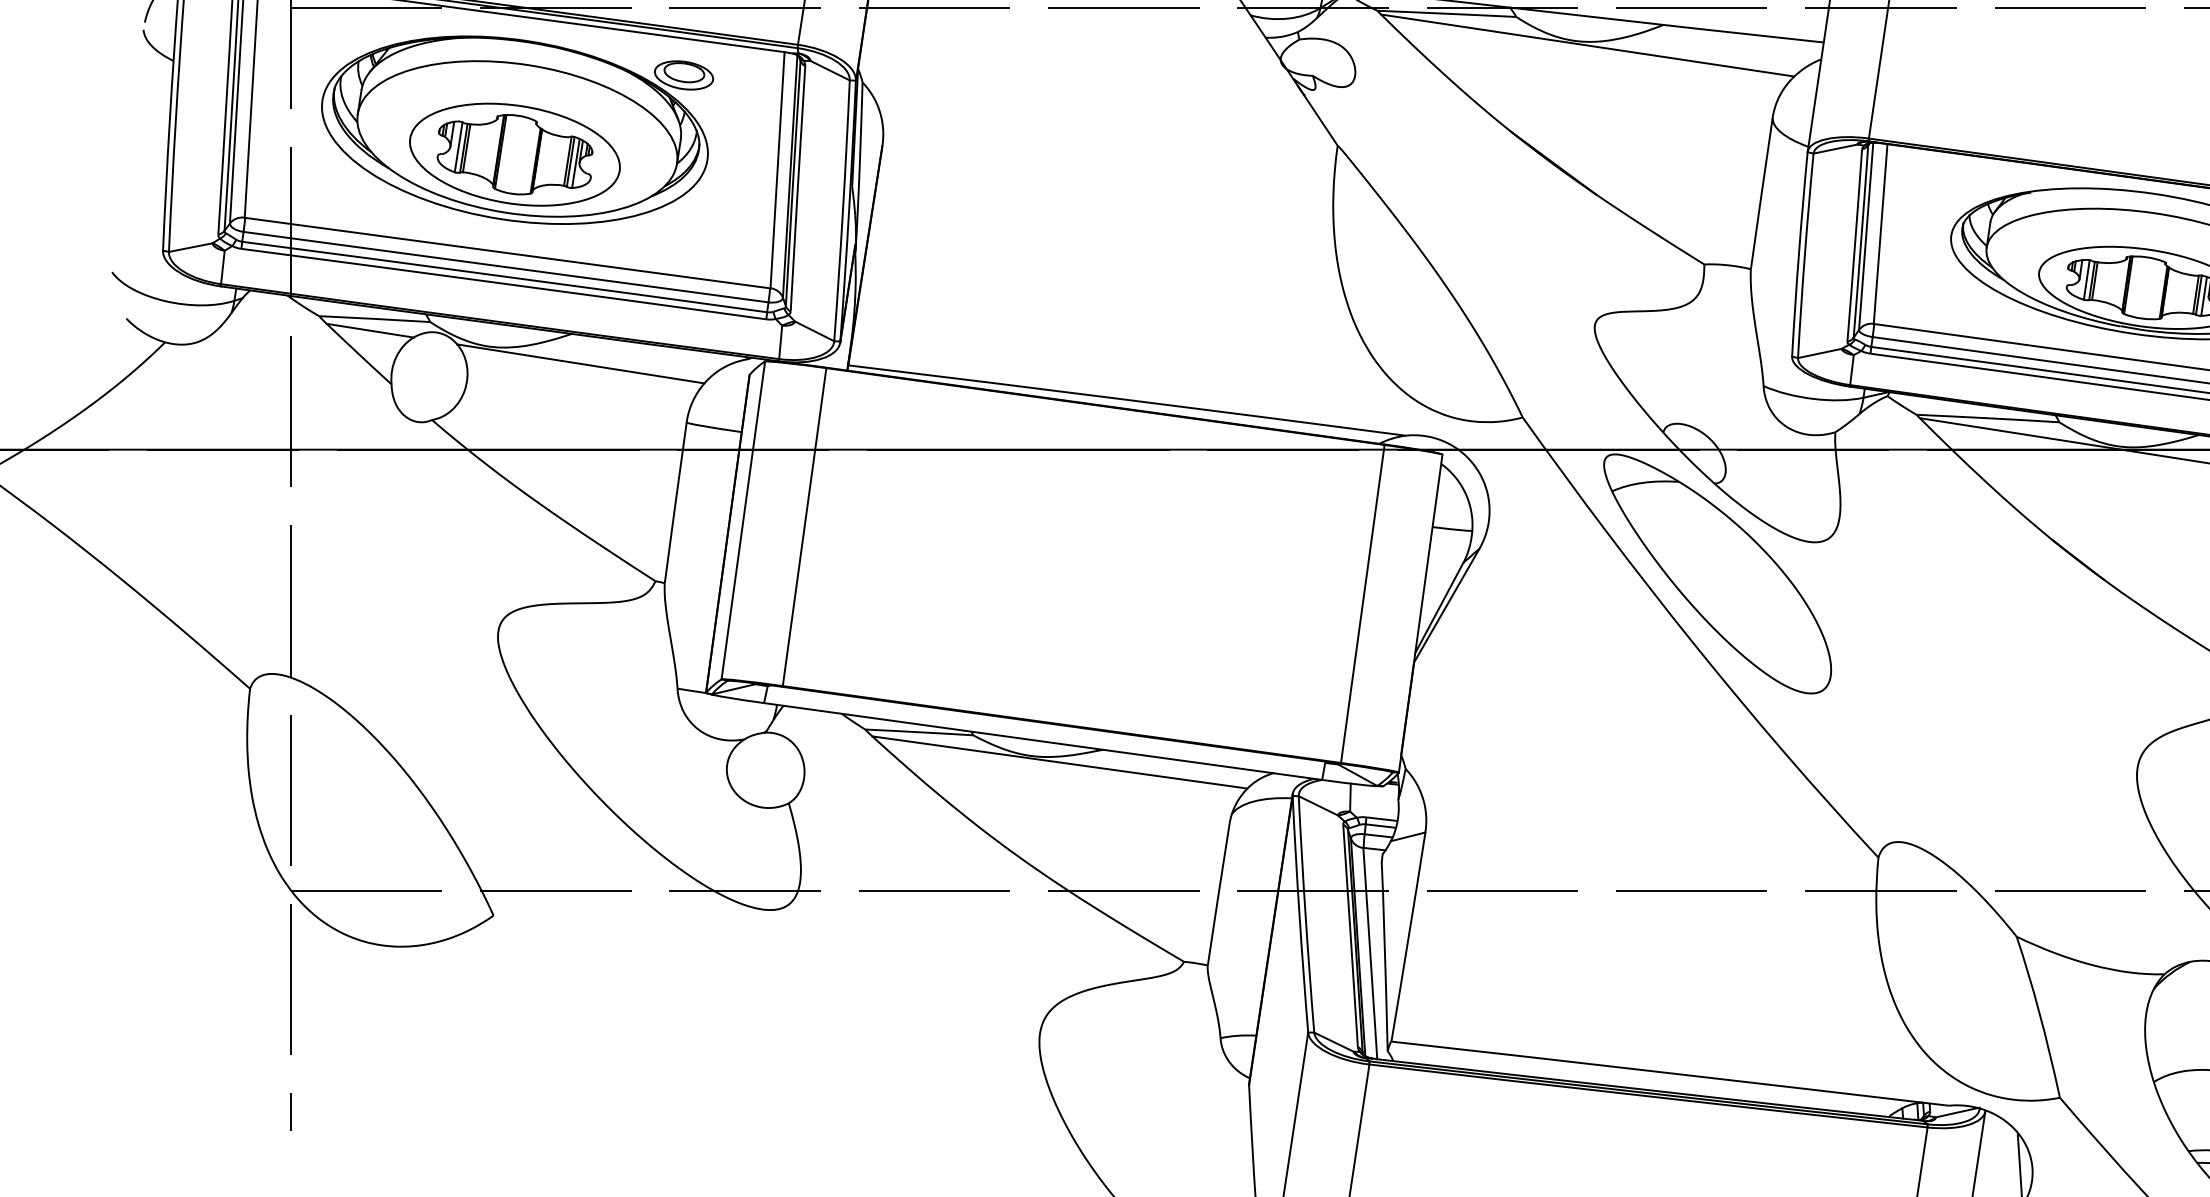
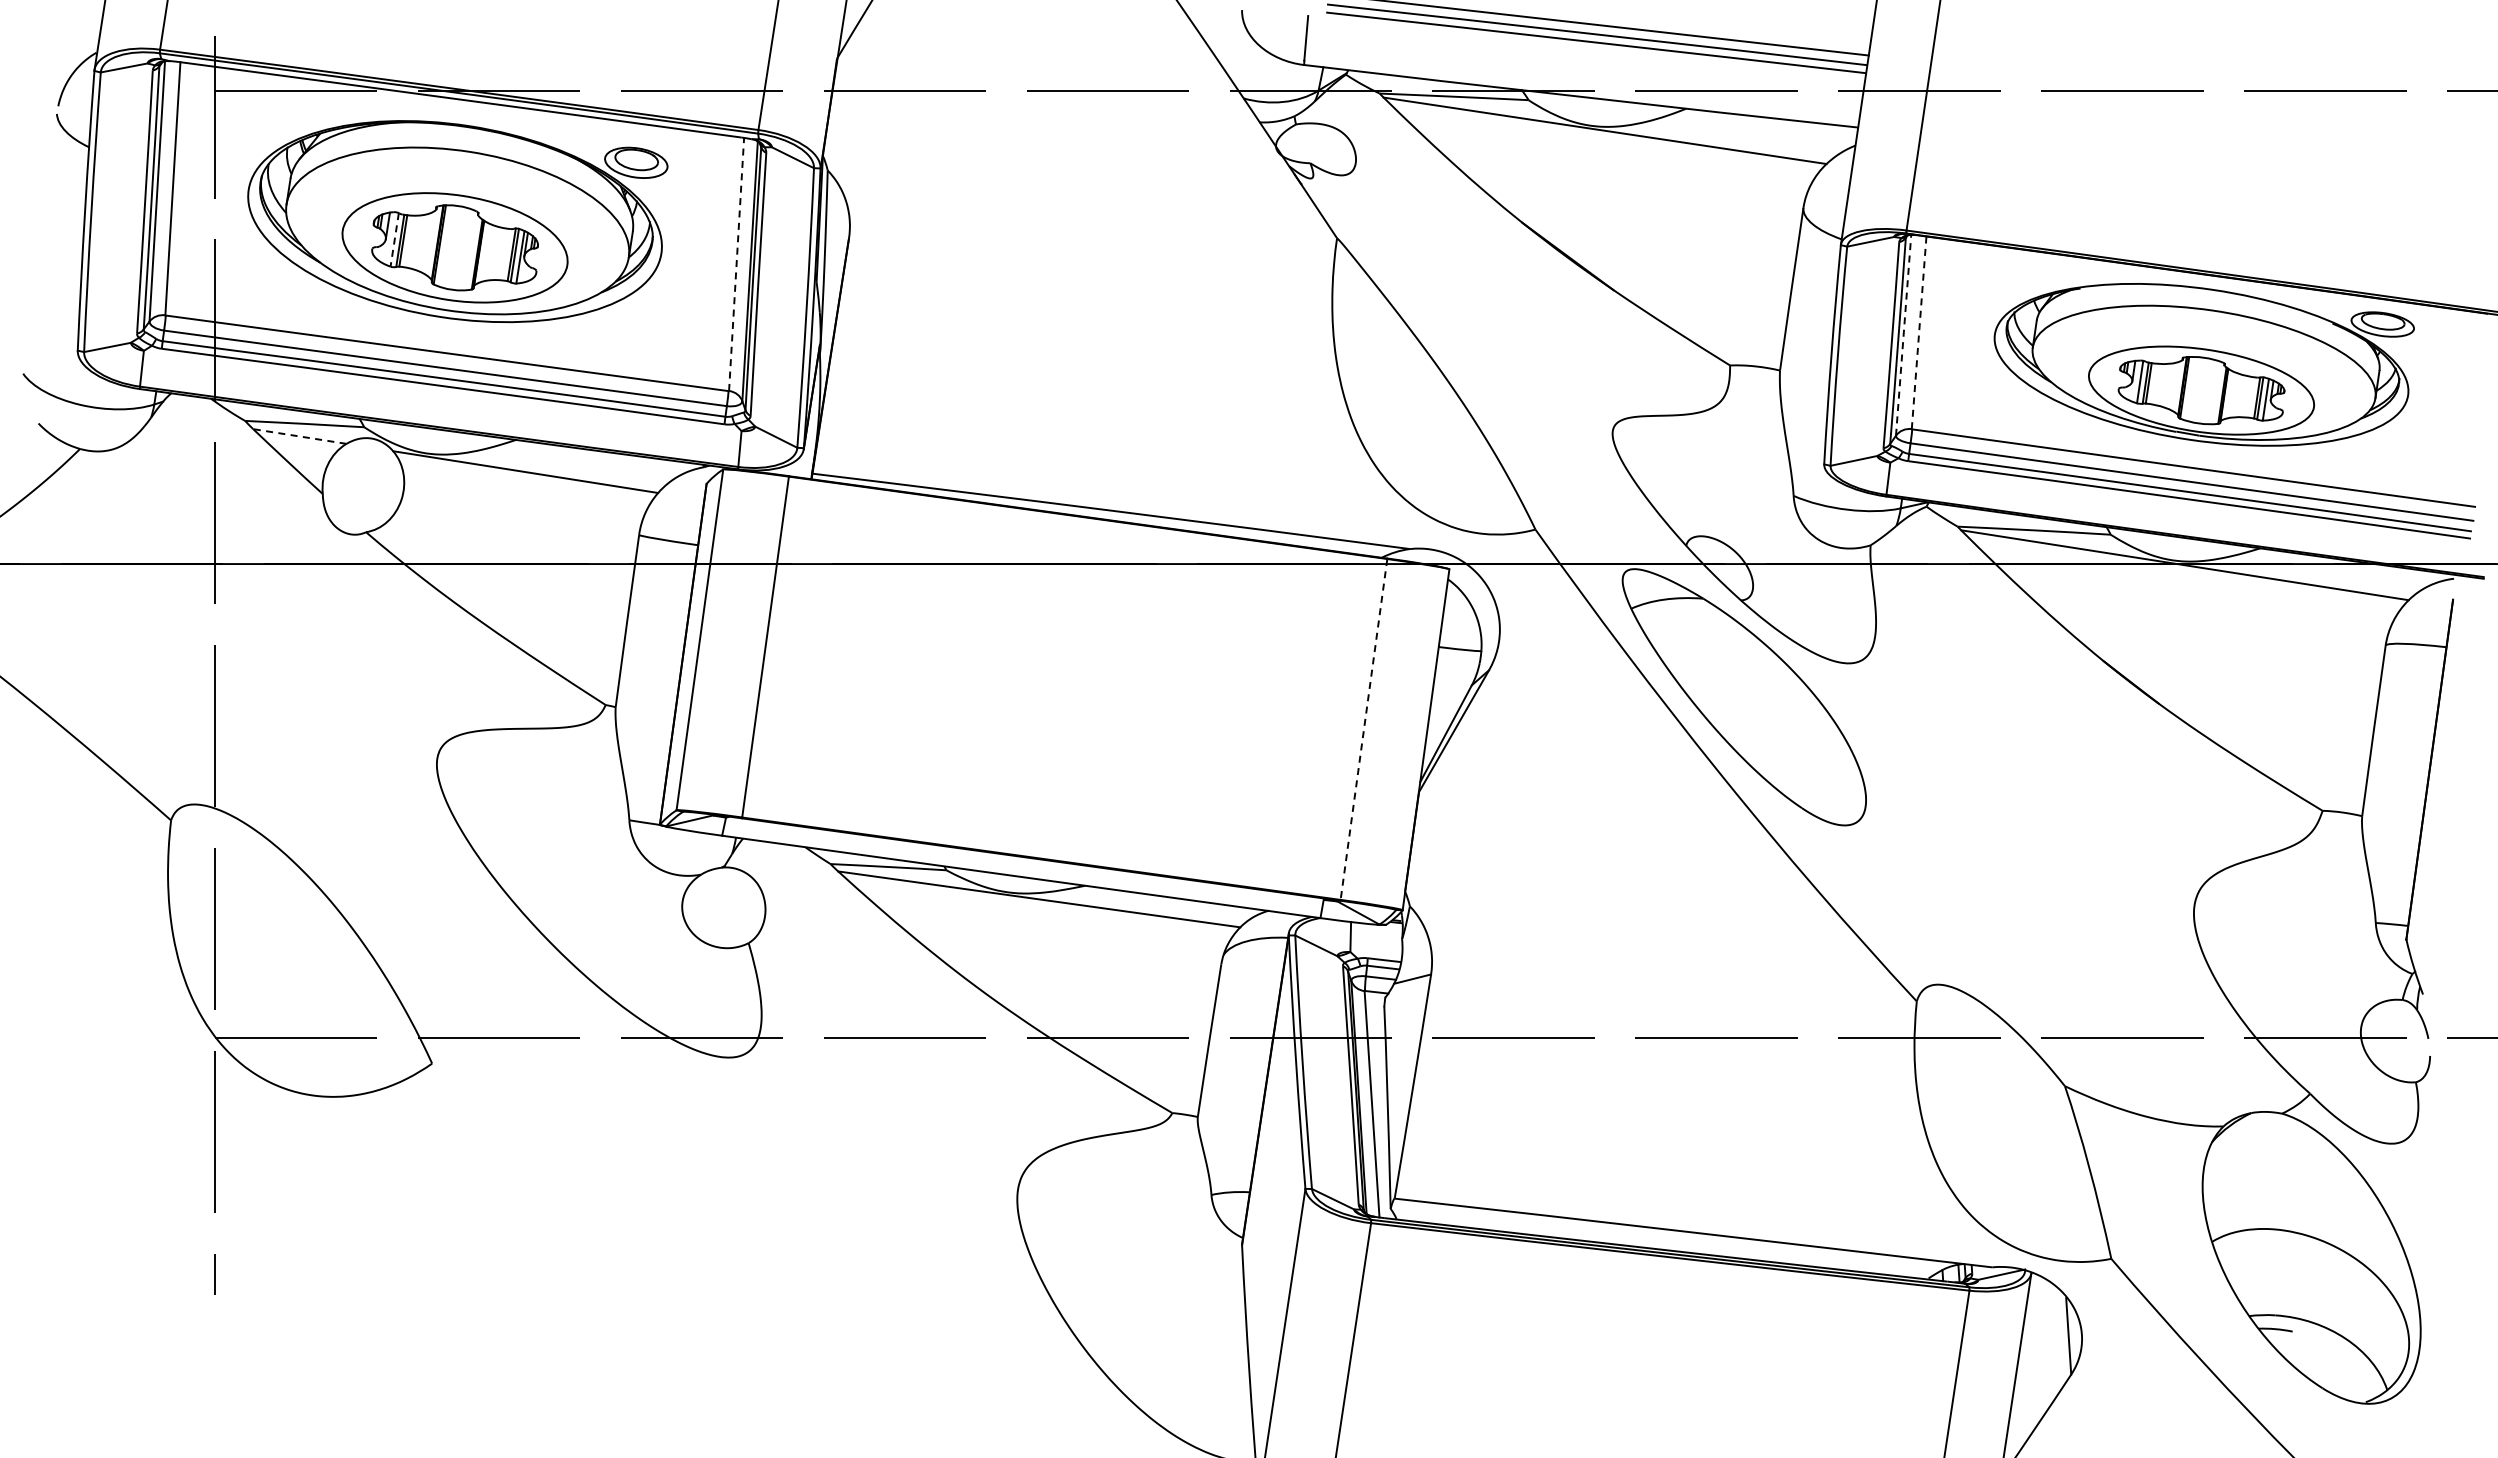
line: (458, 147) -> (394, 240), solid -> dashed
line: (777, 170) -> (736, 264), solid -> dashed
line: (1880, 233) -> (1919, 332), solid -> dashed
line: (1866, 236) -> (1903, 335), solid -> dashed
line: (369, 330) -> (299, 436), solid -> dashed
line: (1362, 604) -> (1363, 729), solid -> dashed

